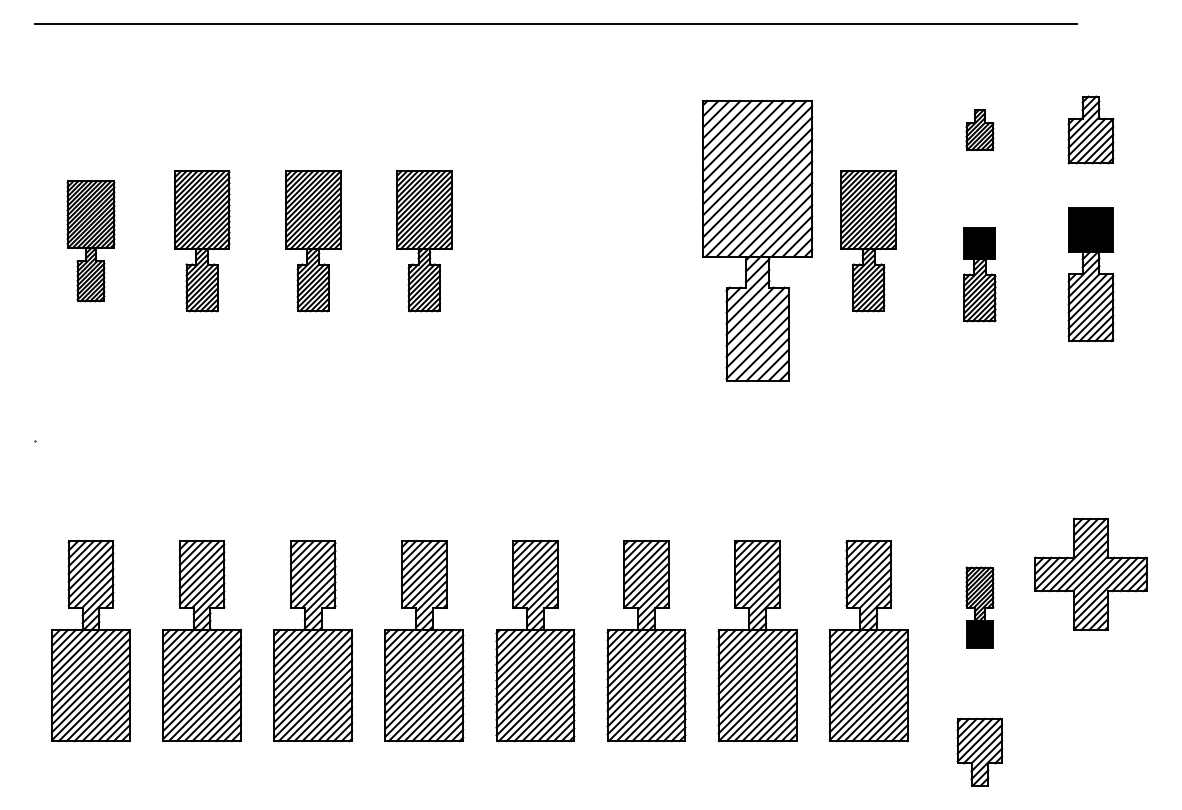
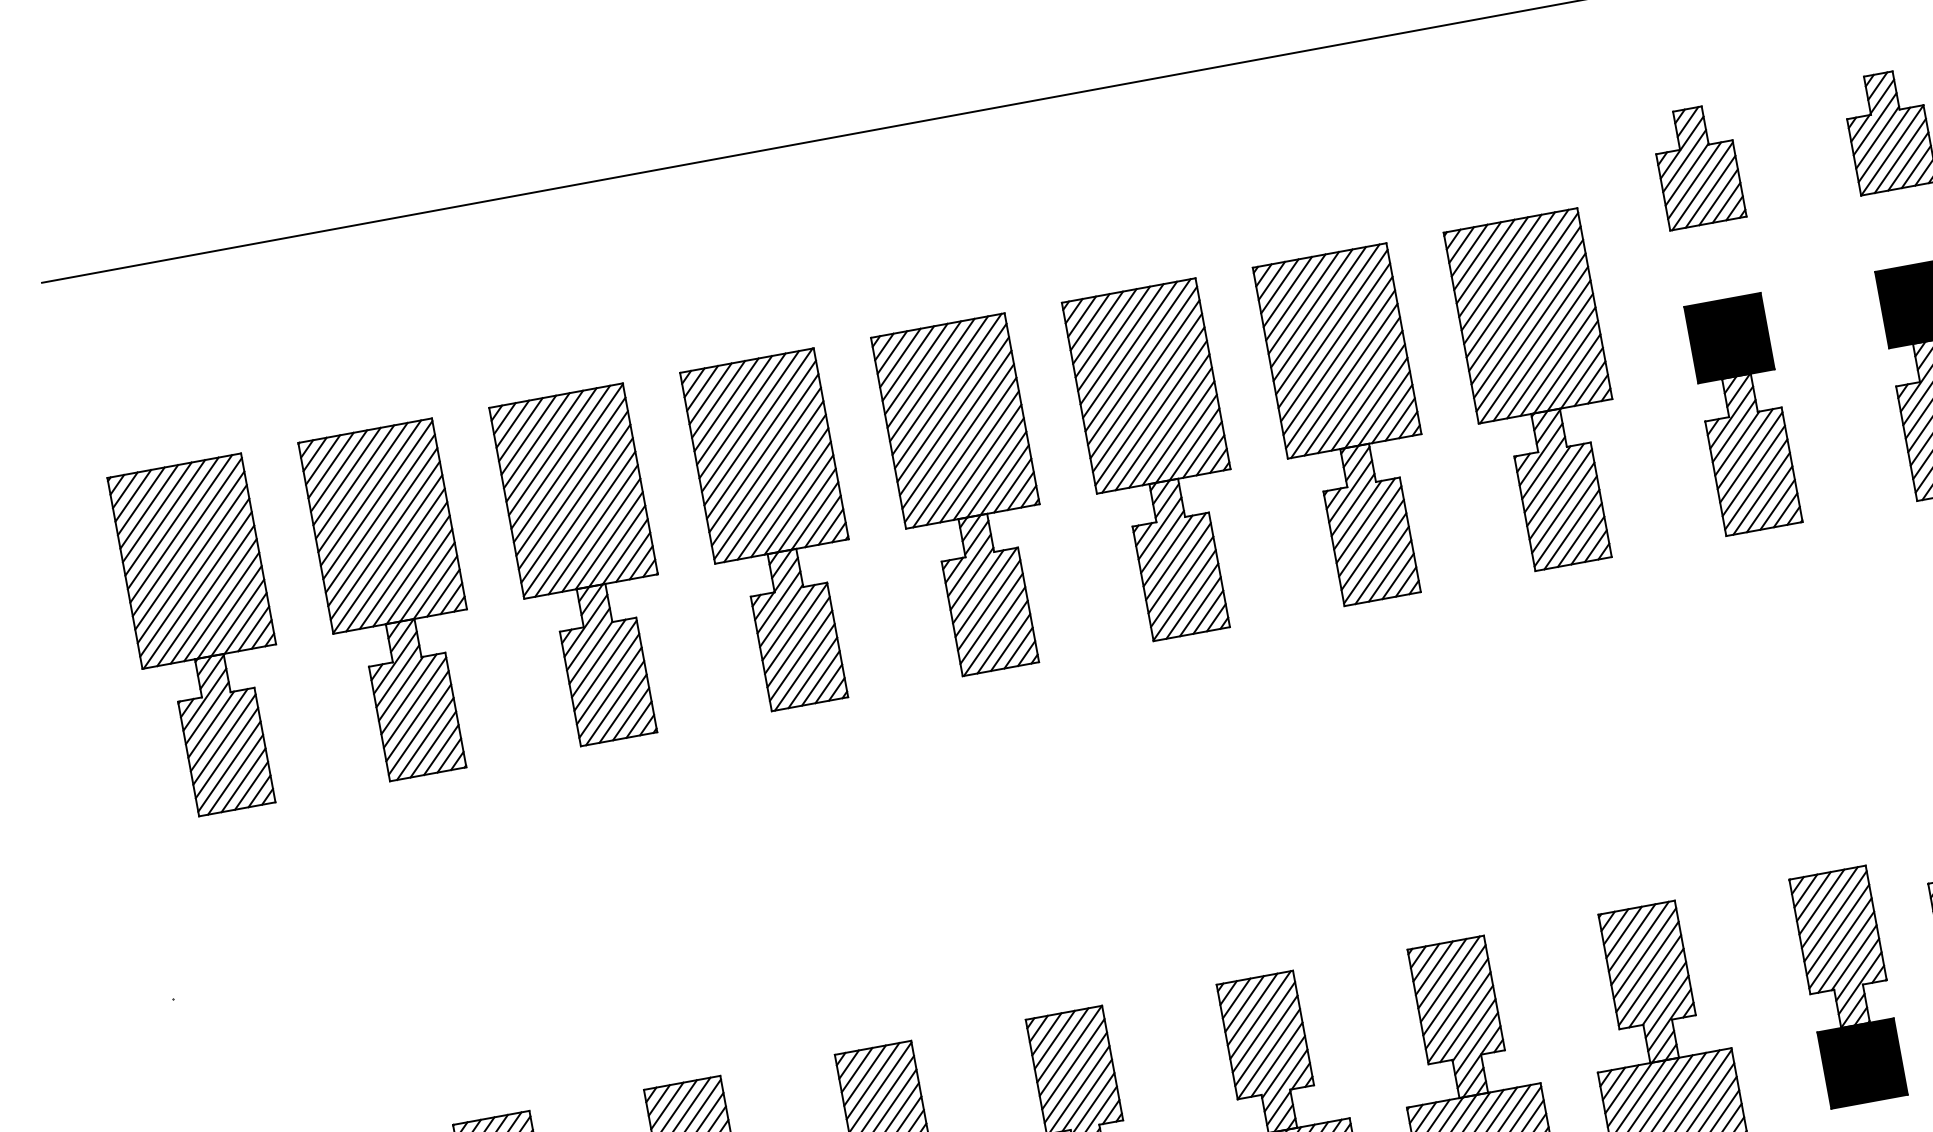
part: (979, 129) -> (1697, 165), size x1.67
part: (90, 241) -> (205, 638), size x1.67
part: (202, 241) -> (397, 603), size x1.43
part: (313, 241) -> (588, 568), size x1.43
part: (424, 241) -> (778, 533), size x1.43
part: (535, 241) -> (969, 498), added
part: (646, 241) -> (1160, 463), added
part: (757, 241) -> (1351, 428), size x0.71
part: (868, 241) -> (1541, 393), size x1.43
part: (979, 274) -> (1742, 414), size x1.43
part: (979, 607) -> (1847, 986), size x1.67

